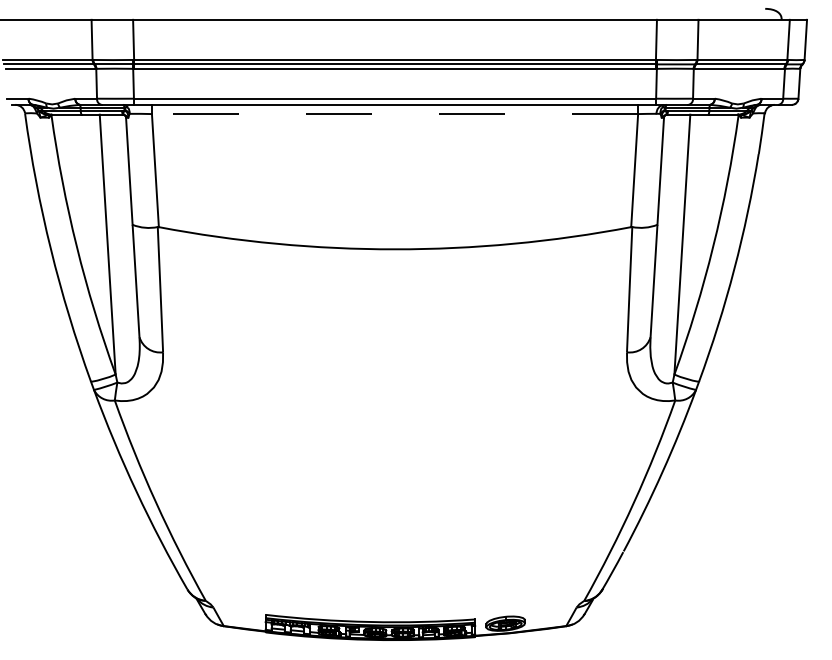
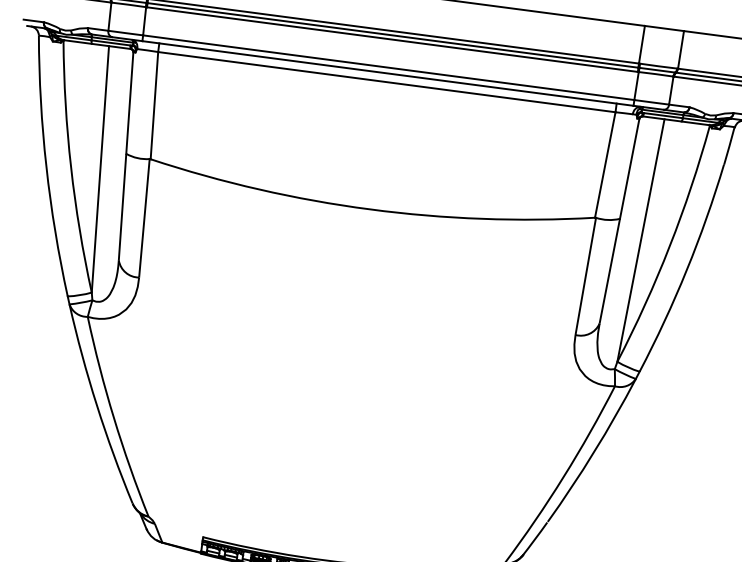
line: (394, 114) -> (386, 82), dashed -> solid

